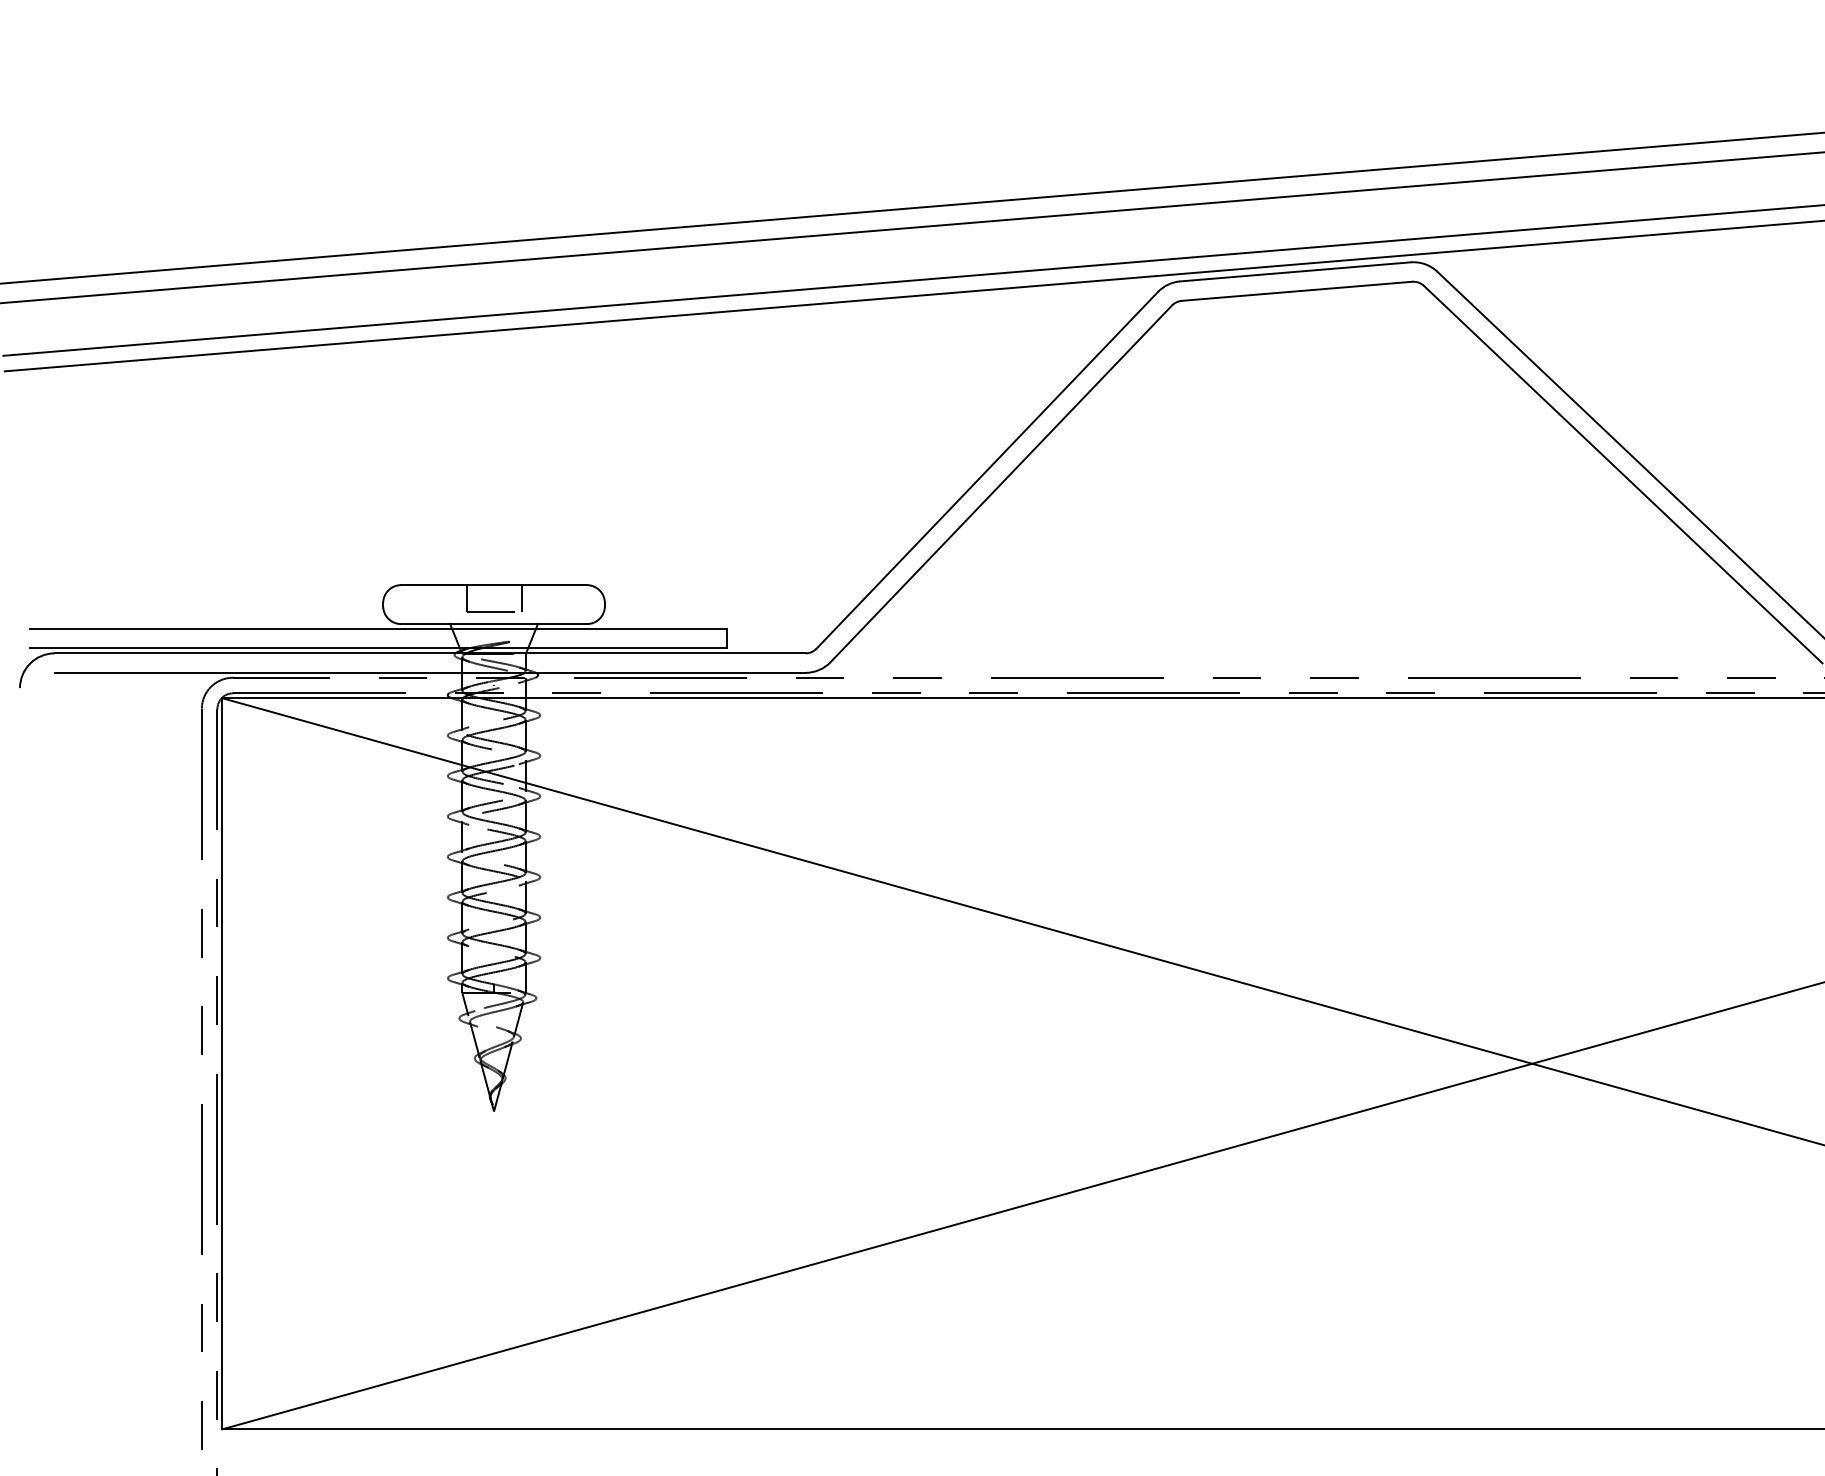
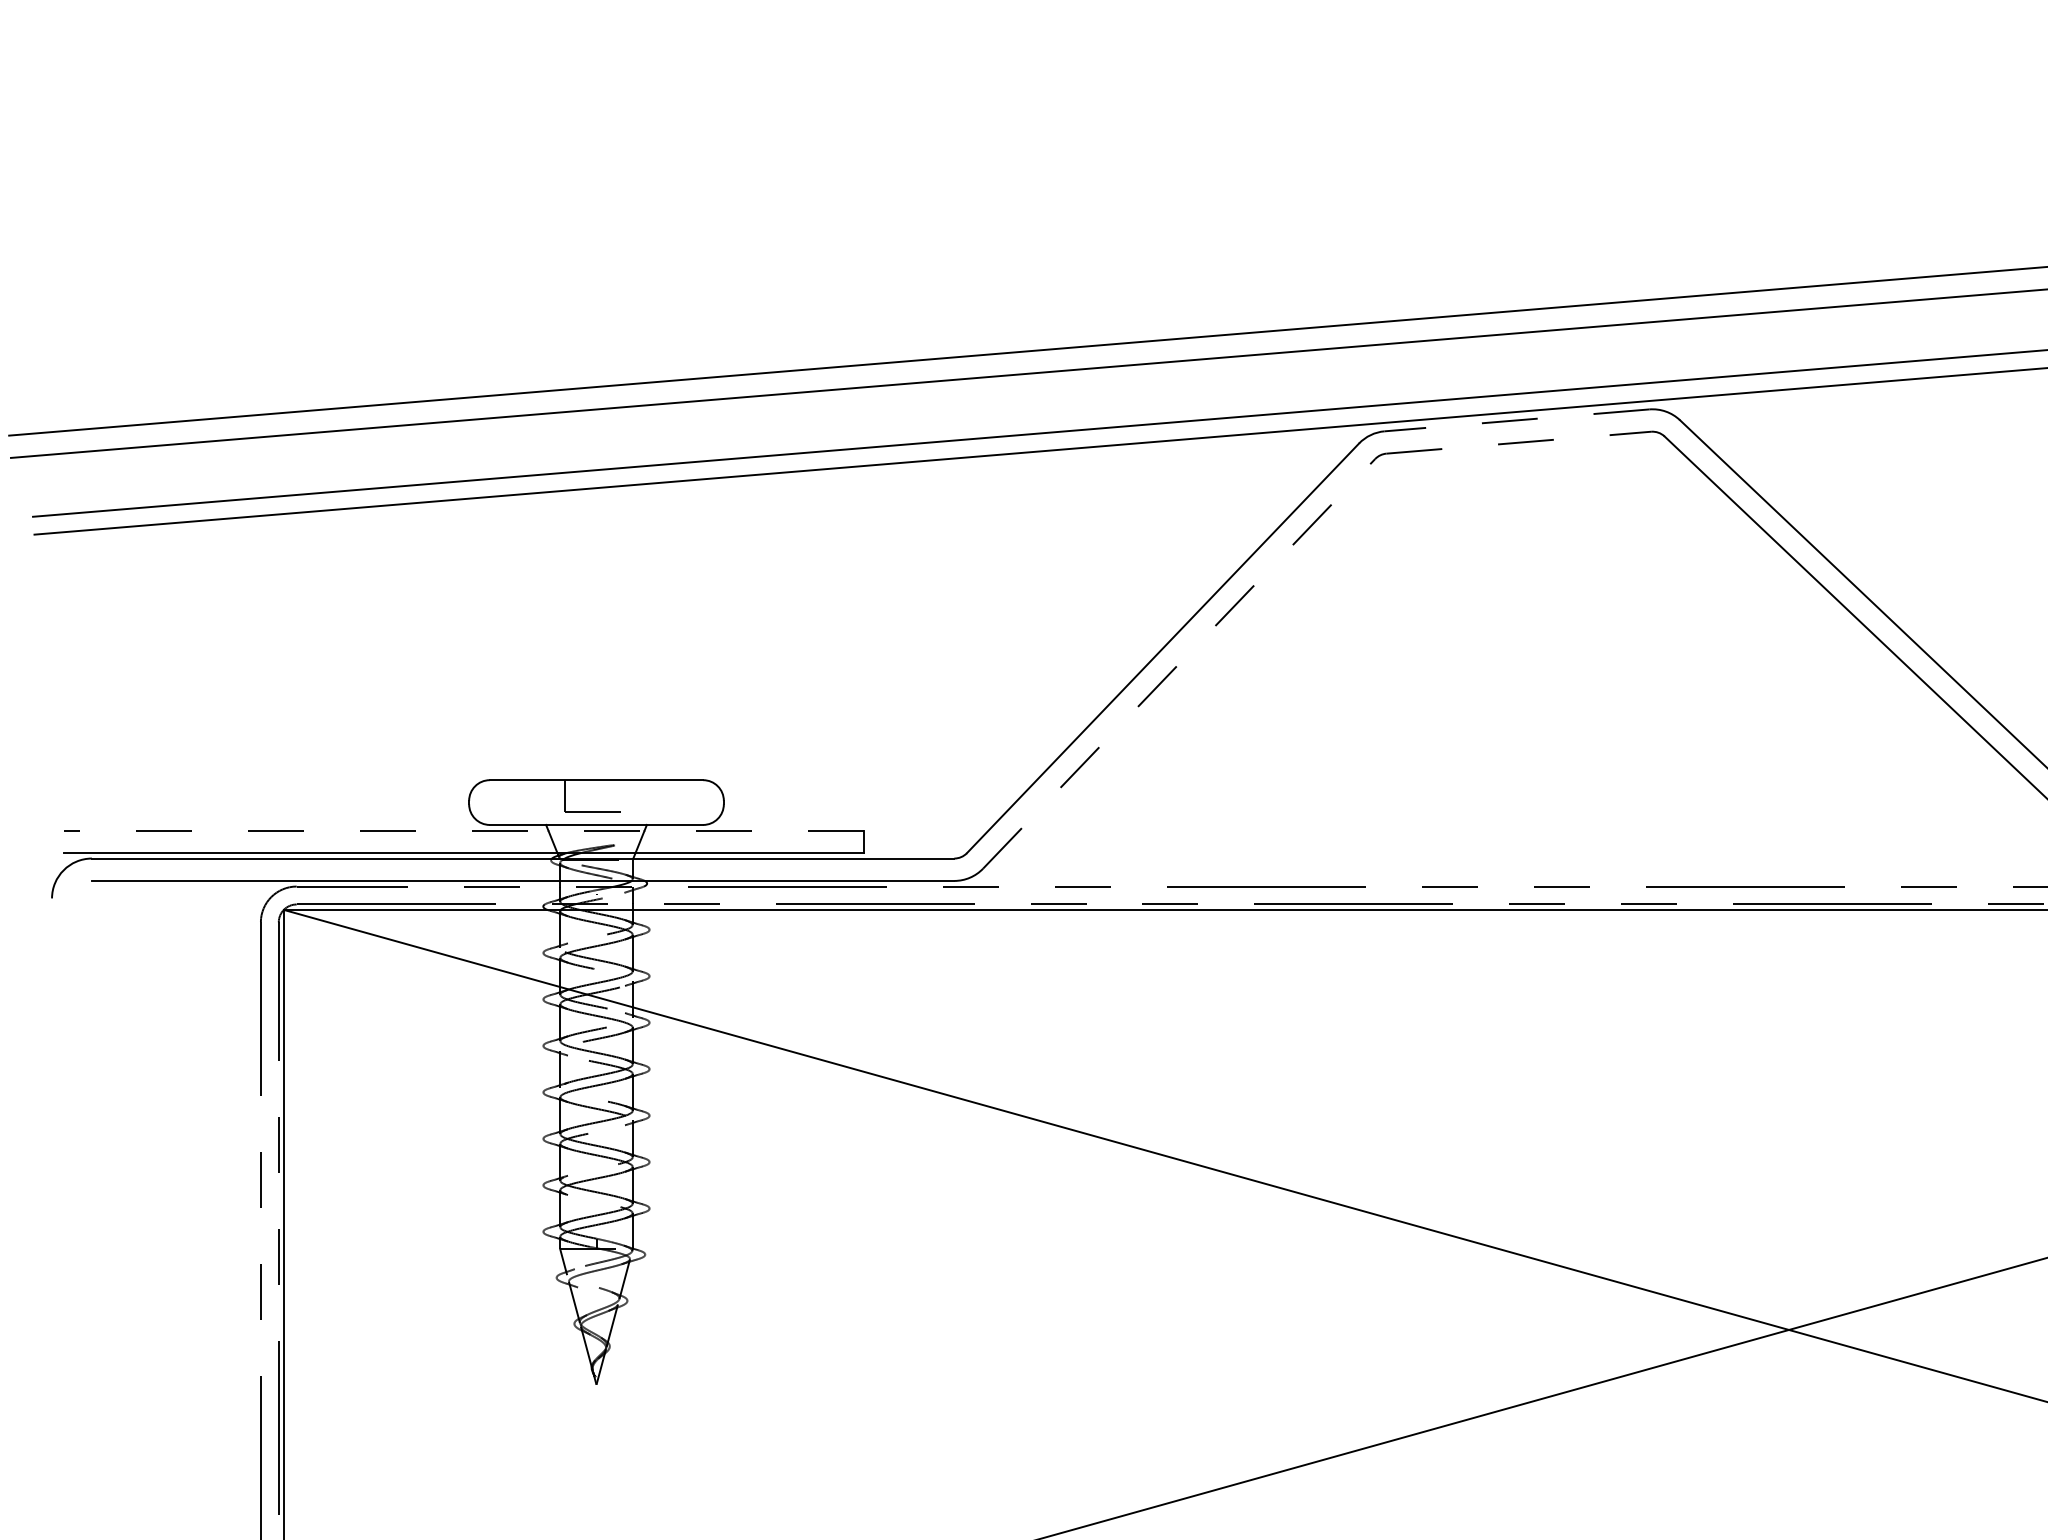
line: (1295, 271) -> (1517, 419), solid -> dashed
line: (1297, 291) -> (1519, 442), solid -> dashed
line: (1001, 483) -> (1179, 663), solid -> dashed
line: (521, 598) -> (628, 795), removed
line: (378, 629) -> (463, 831), solid -> dashed

